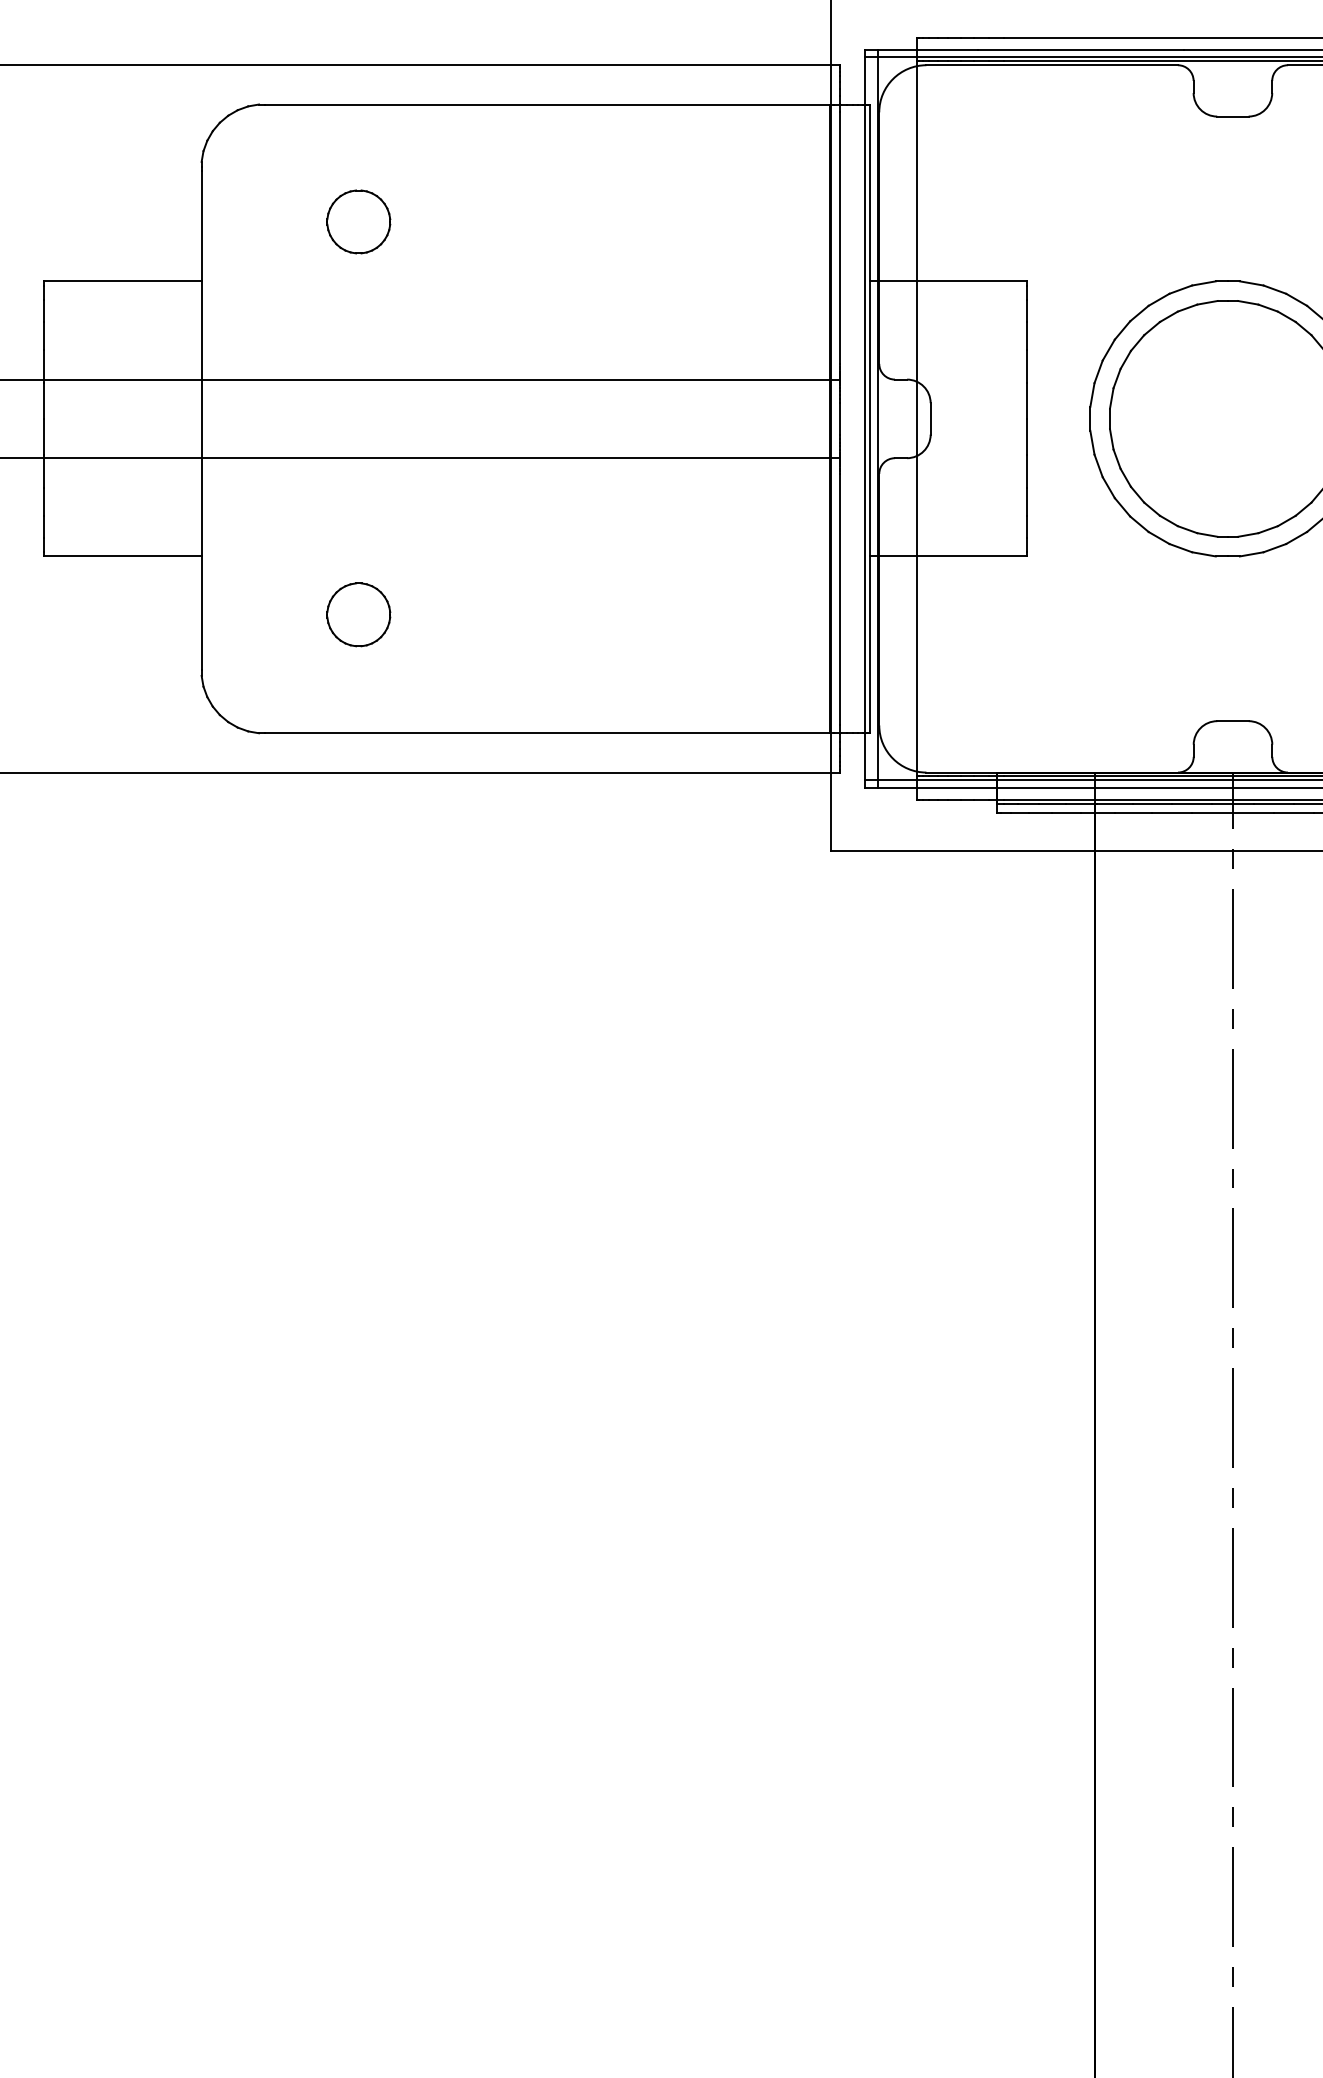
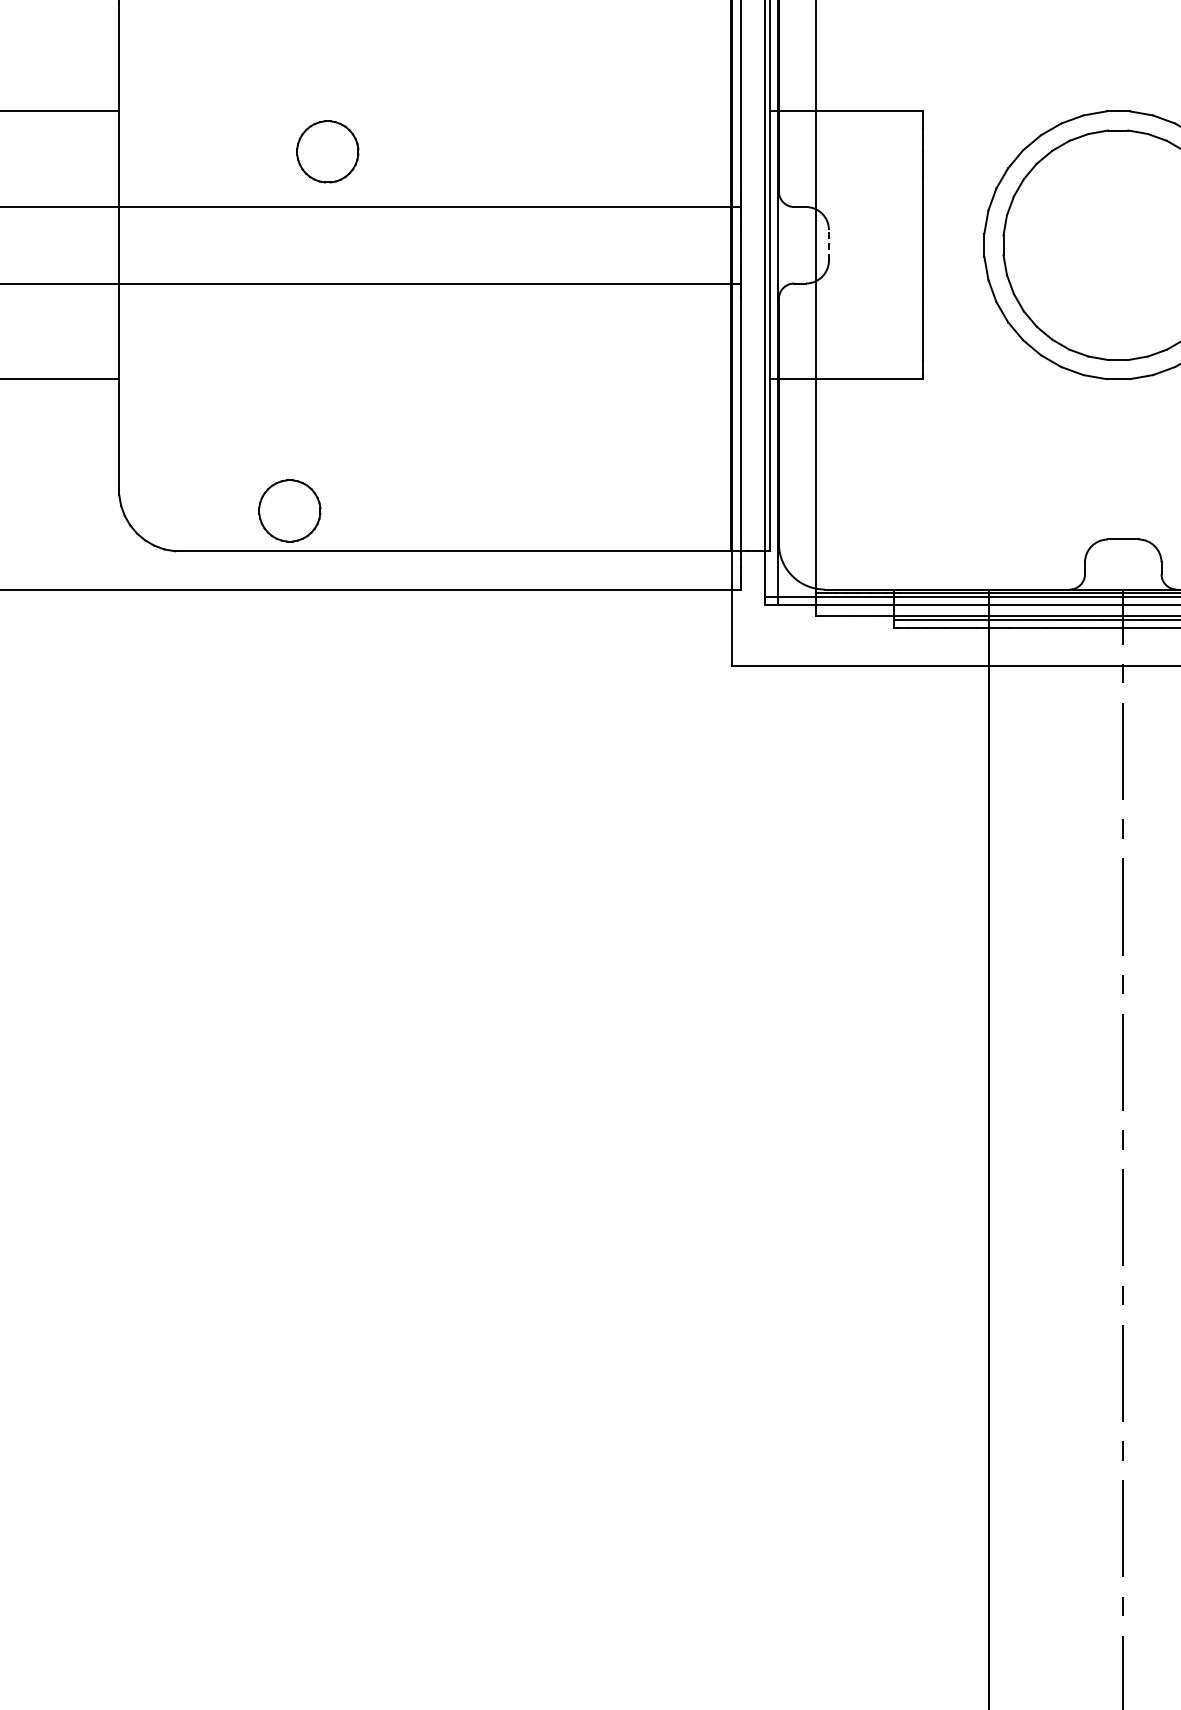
part: (358, 221) -> (327, 151), moved
line: (930, 418) -> (828, 244), solid -> dashed
part: (358, 614) -> (289, 510), moved

